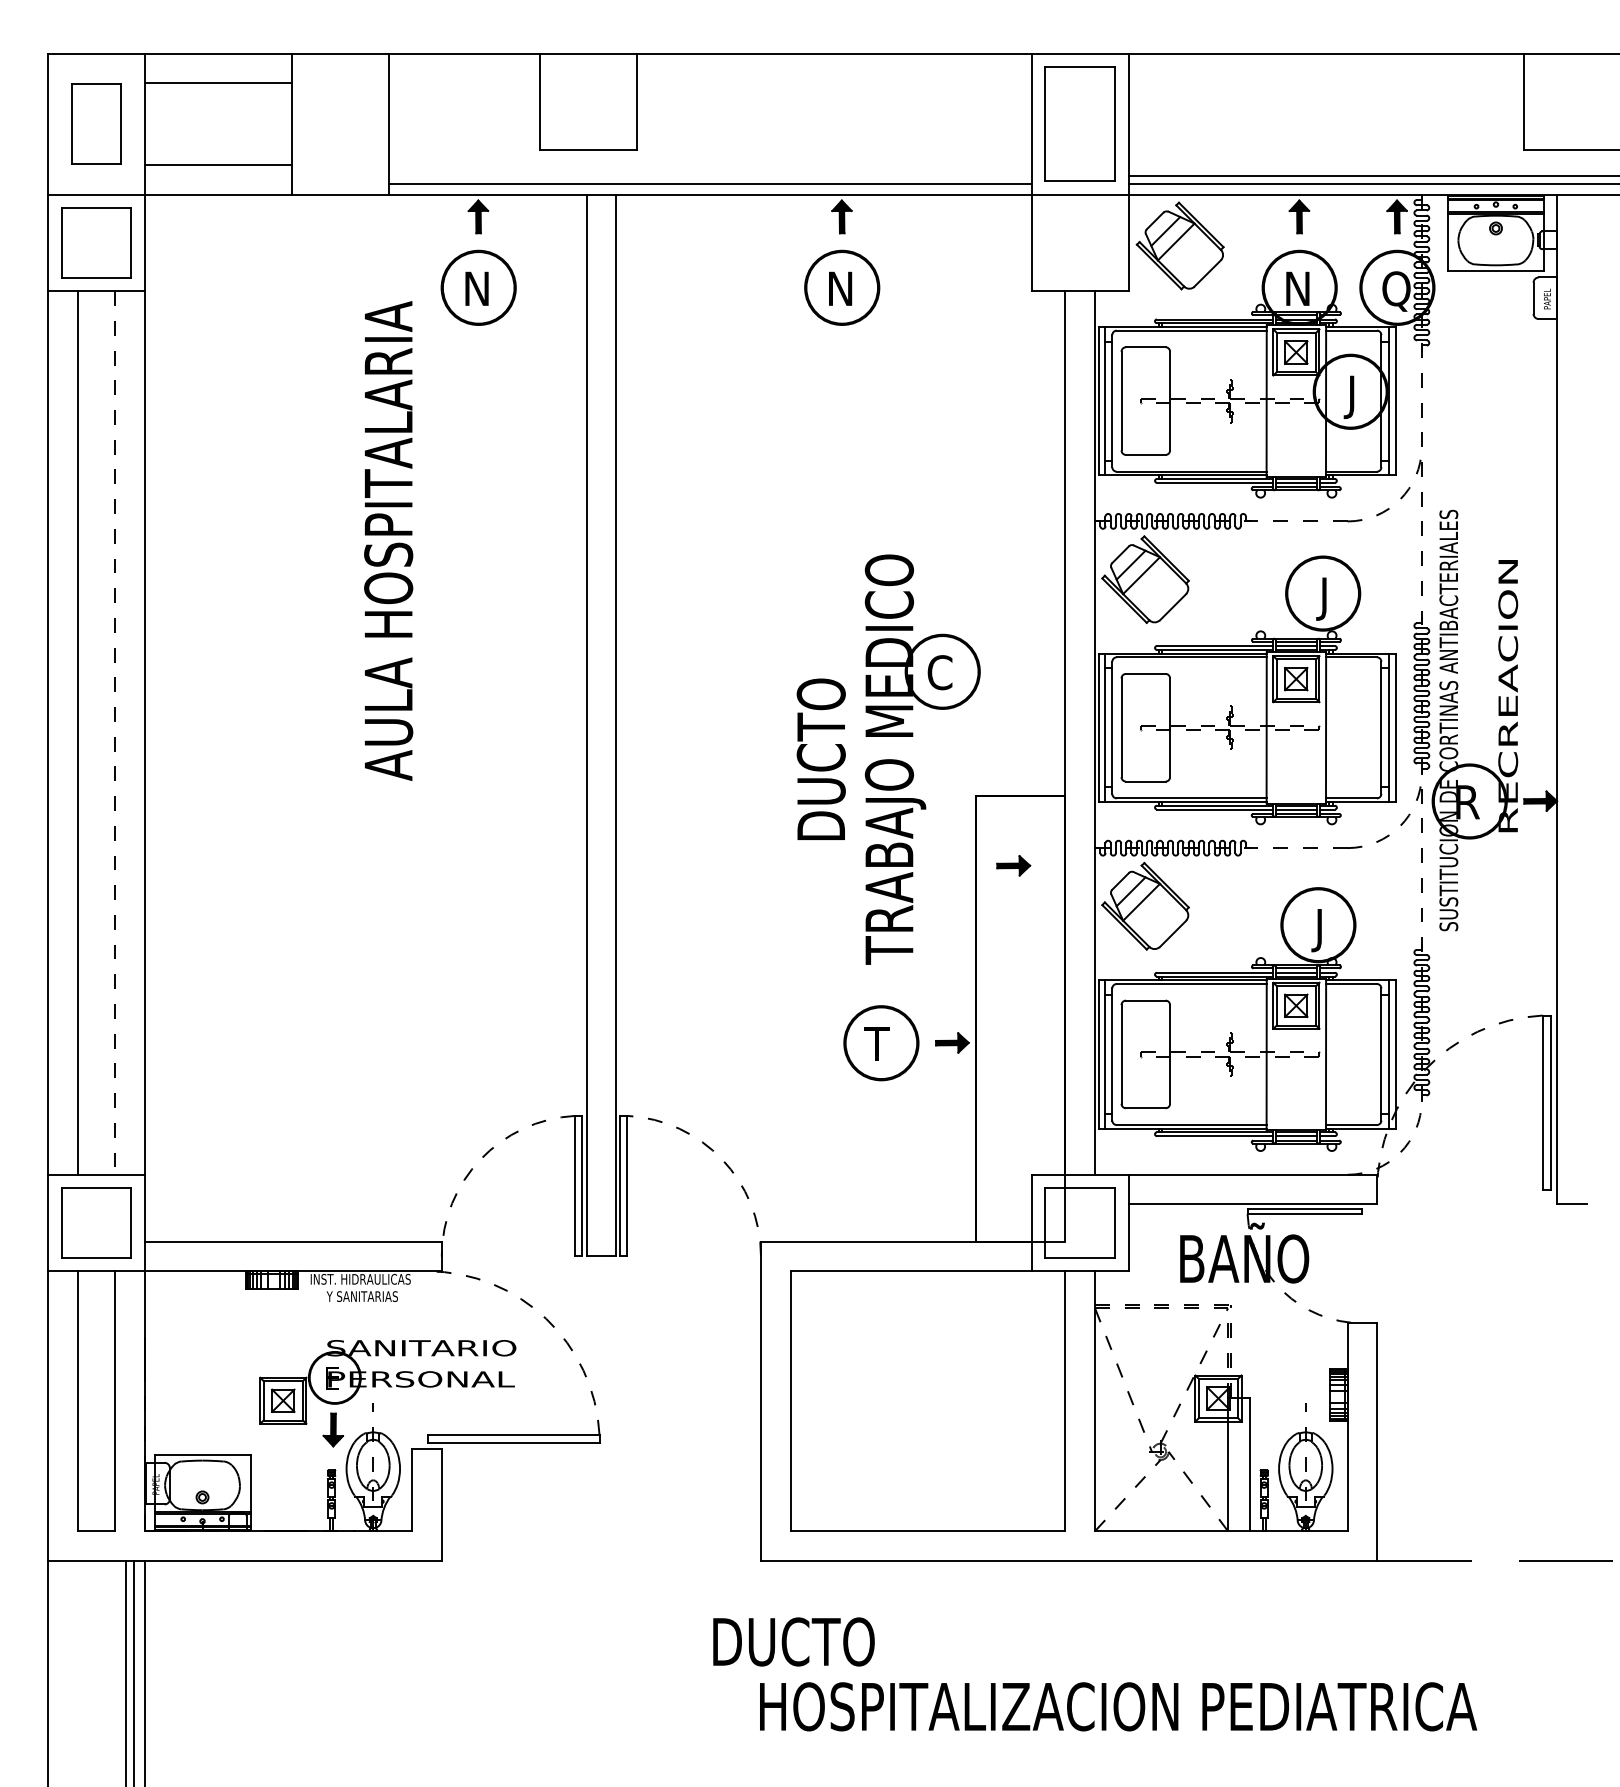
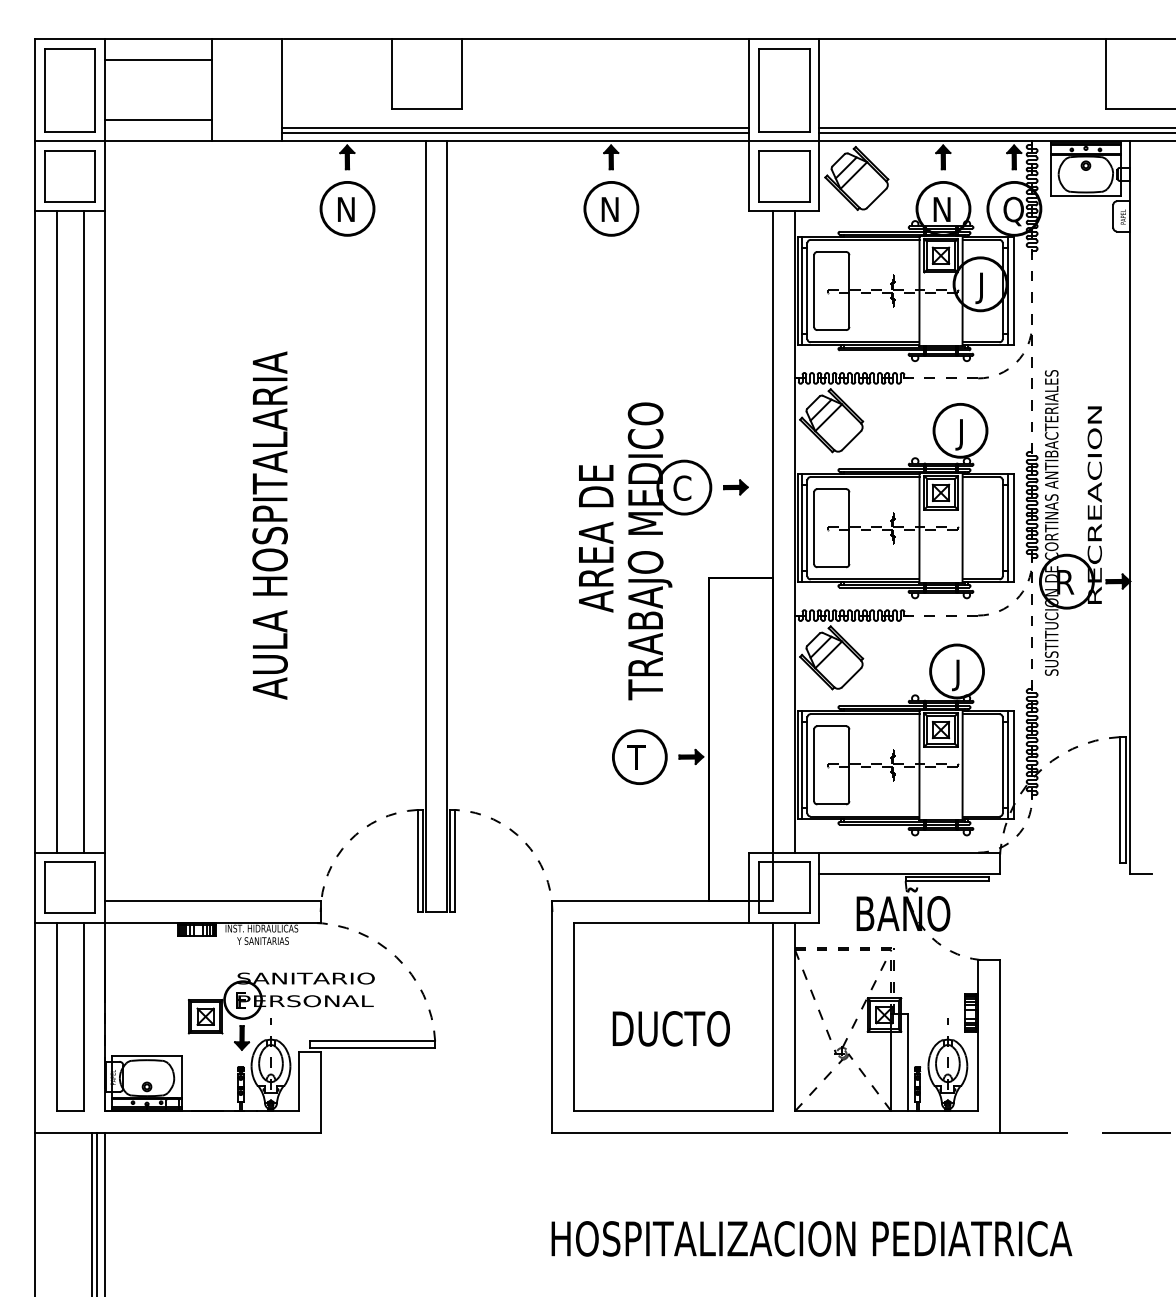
part: (95, 124) -> (69, 90), size x1.43
line: (710, 175) -> (515, 127), added
part: (1080, 243) -> (784, 176), added
text: (387, 540) -> (269, 525), moved
line: (115, 733) -> (83, 532), dashed -> solid
text: (820, 741) -> (595, 538), DUCTO -> AREA DE
part: (1013, 865) -> (735, 487), moved
text: (792, 1641) -> (670, 1028), moved

